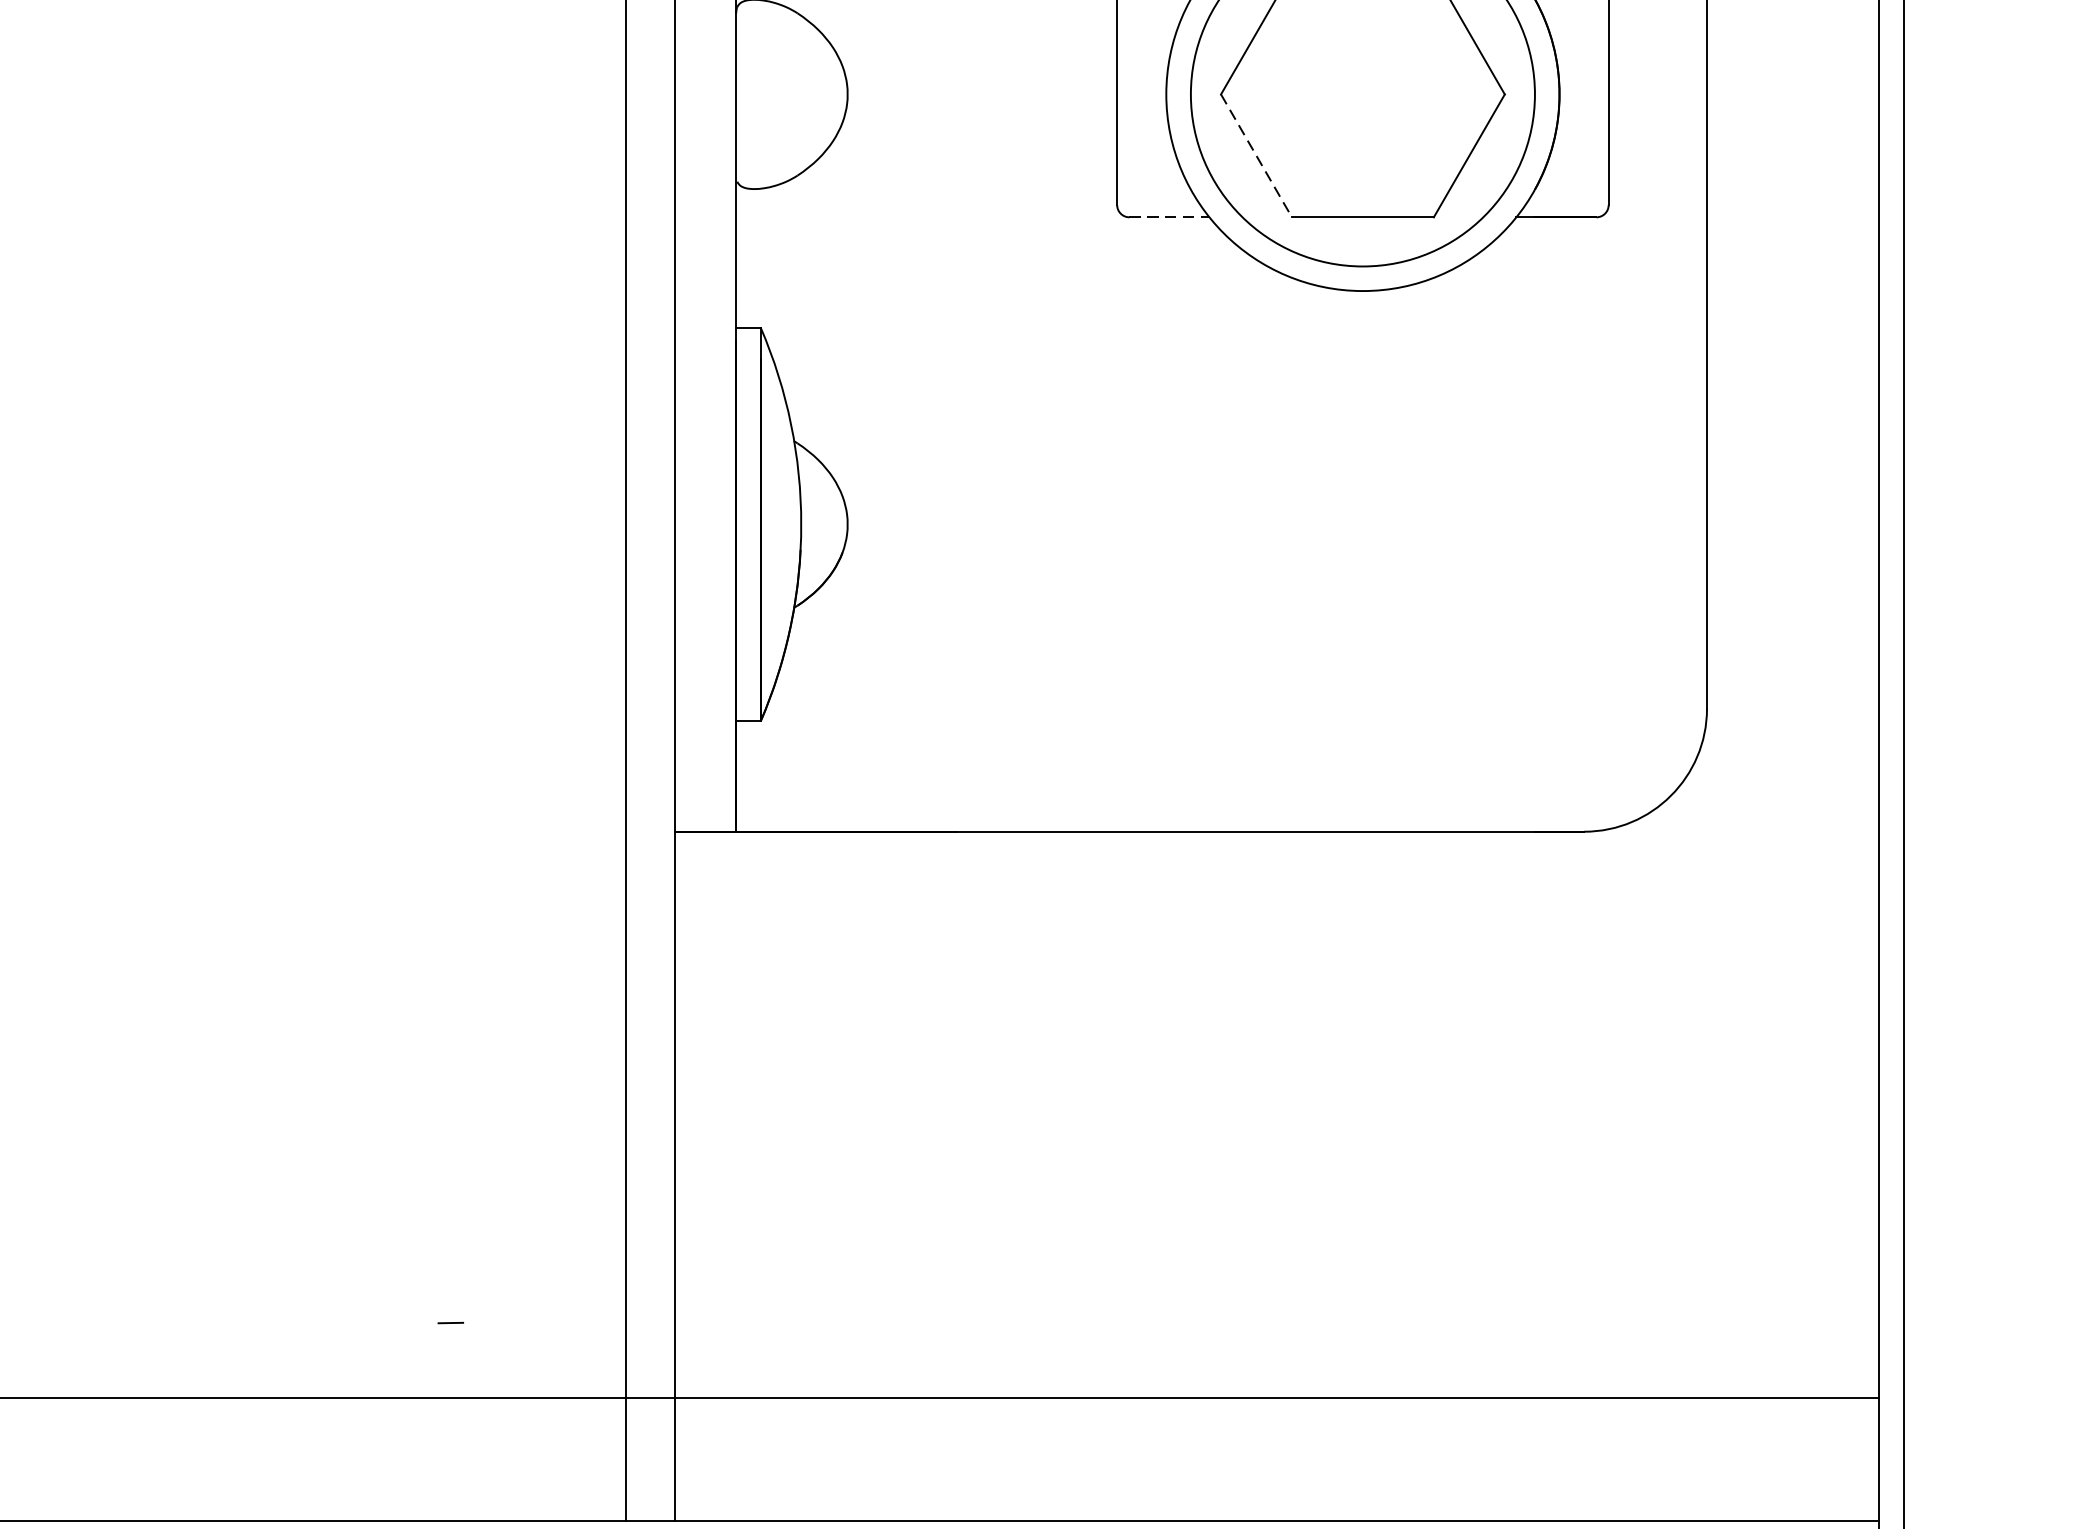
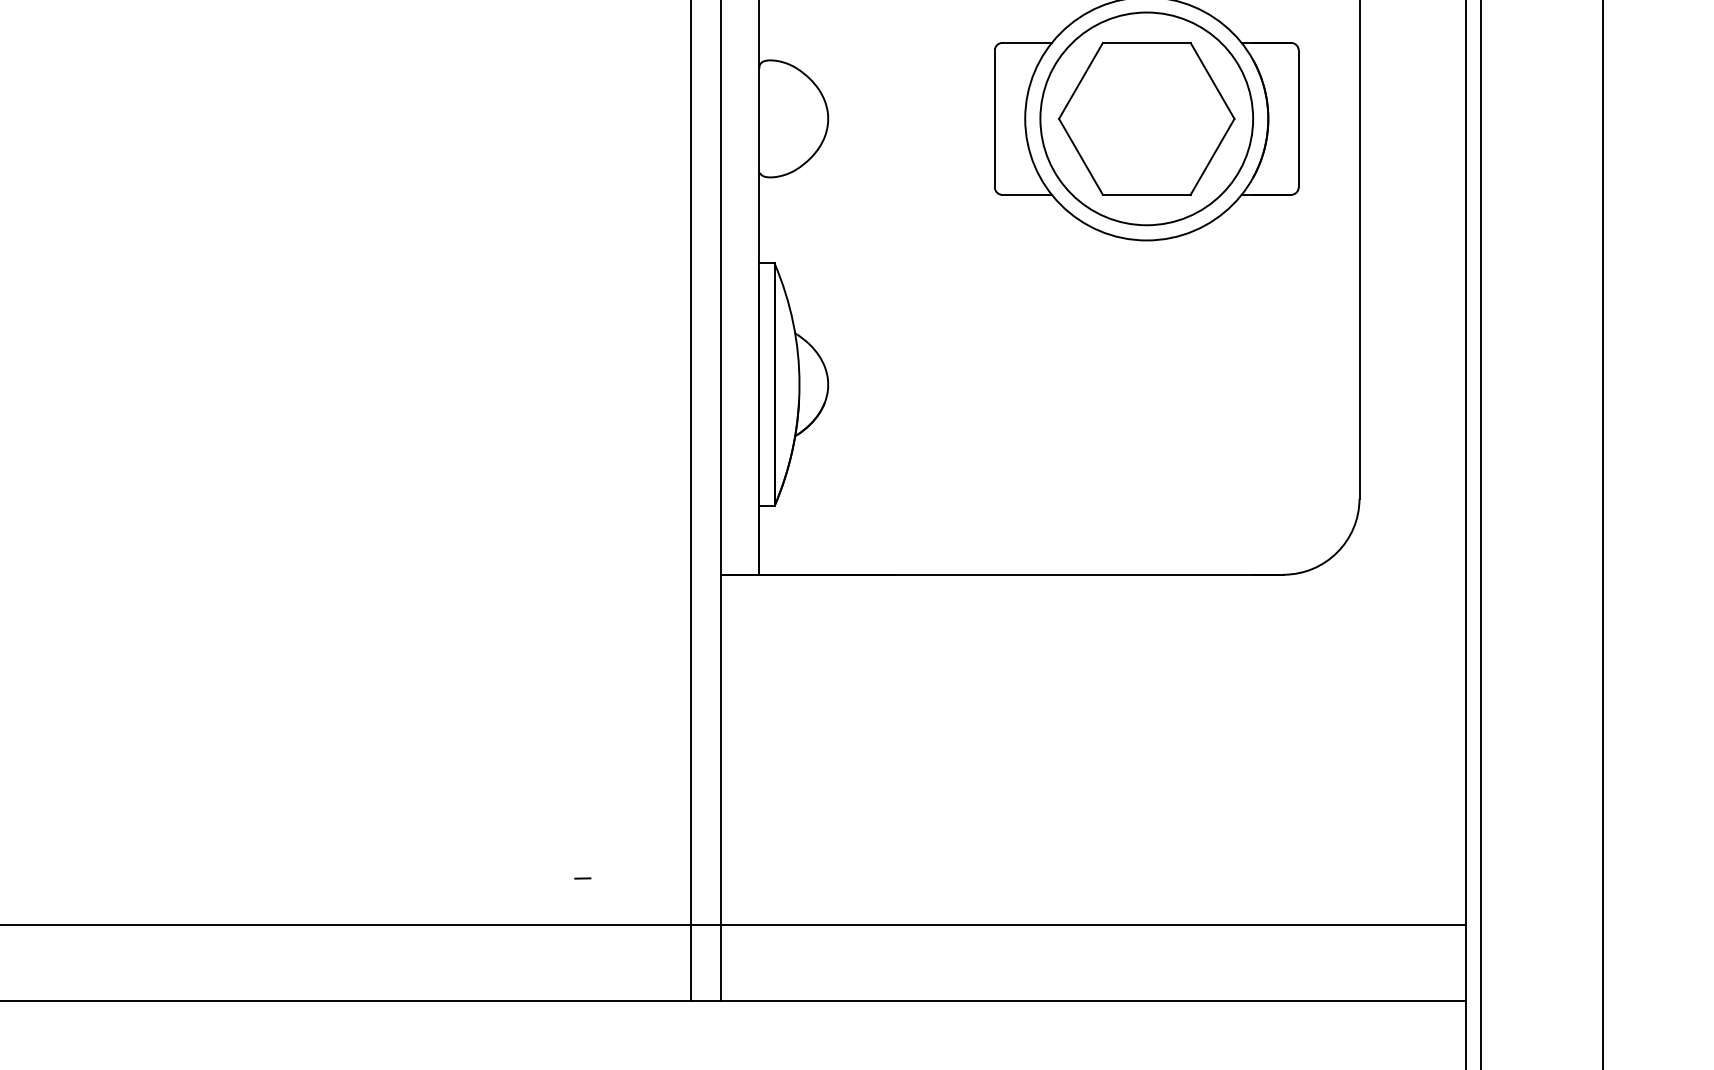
line: (1255, 155) -> (1080, 156), dashed -> solid
line: (1170, 216) -> (1027, 194), dashed -> solid

